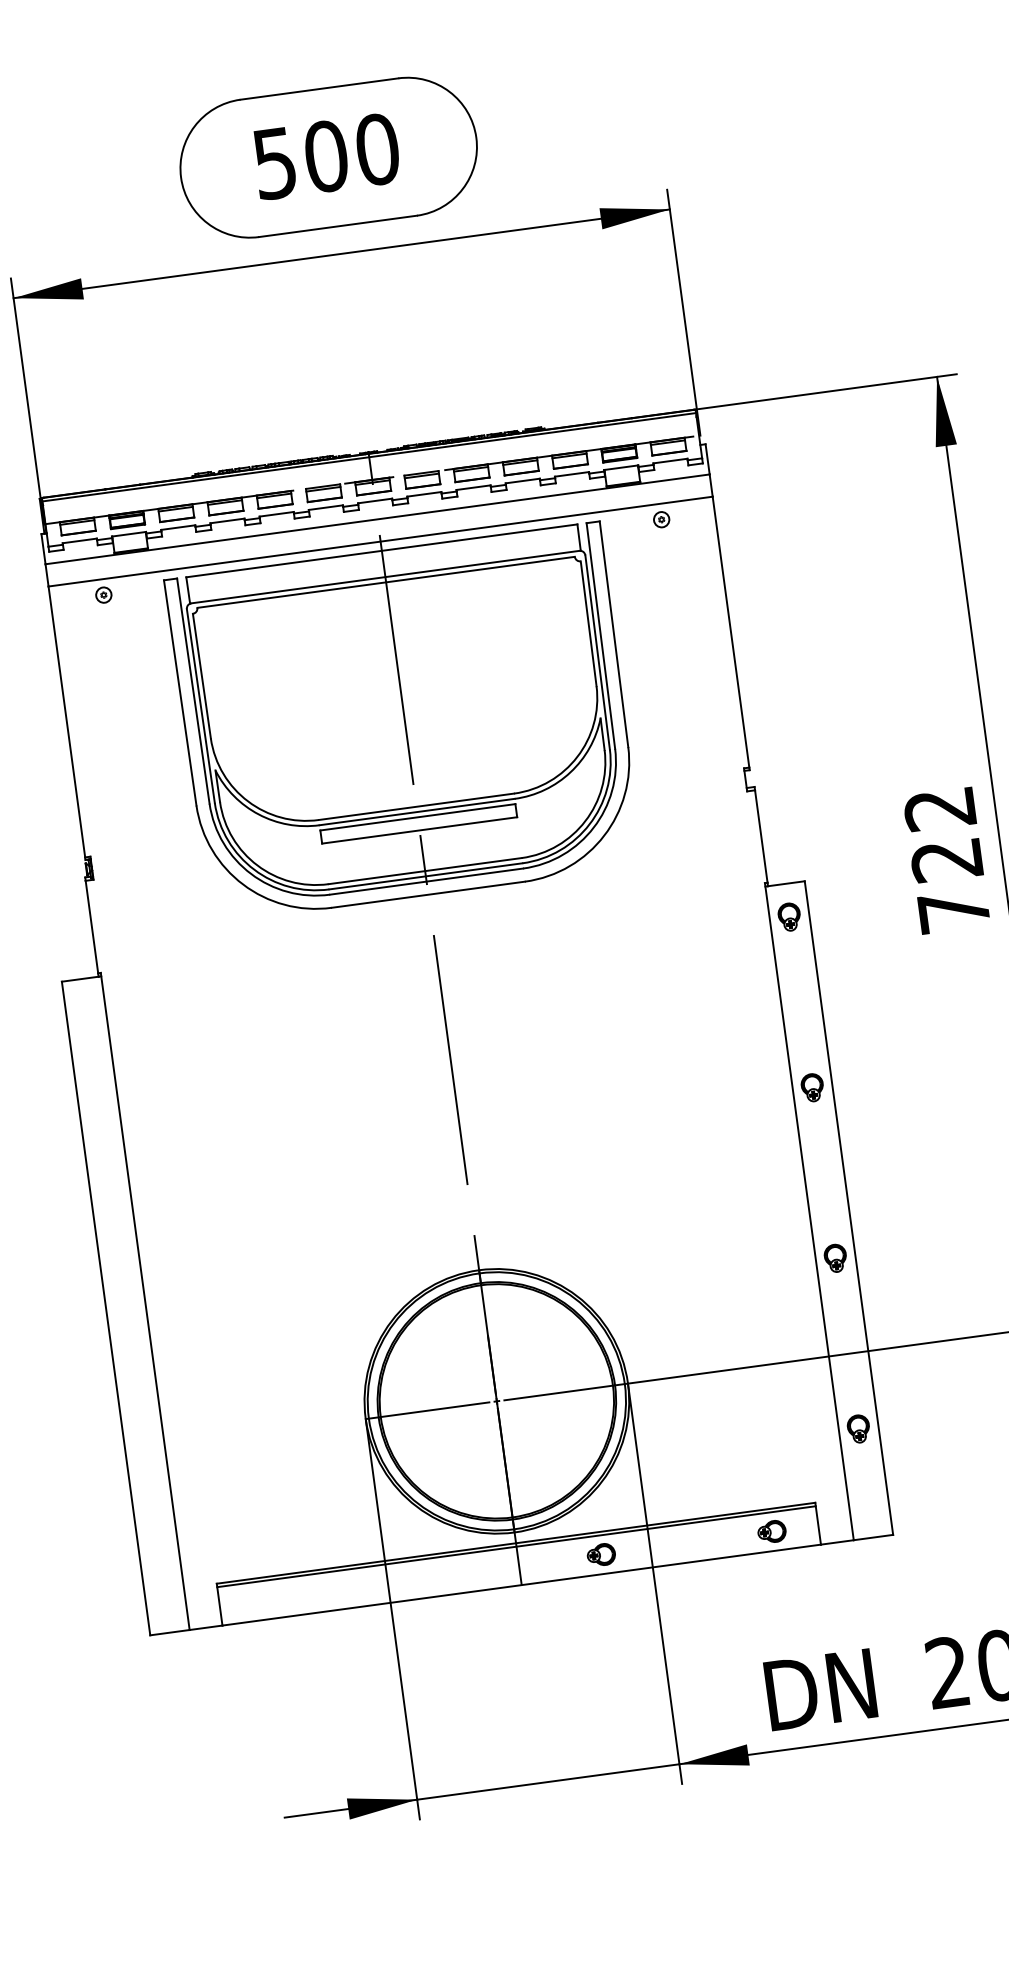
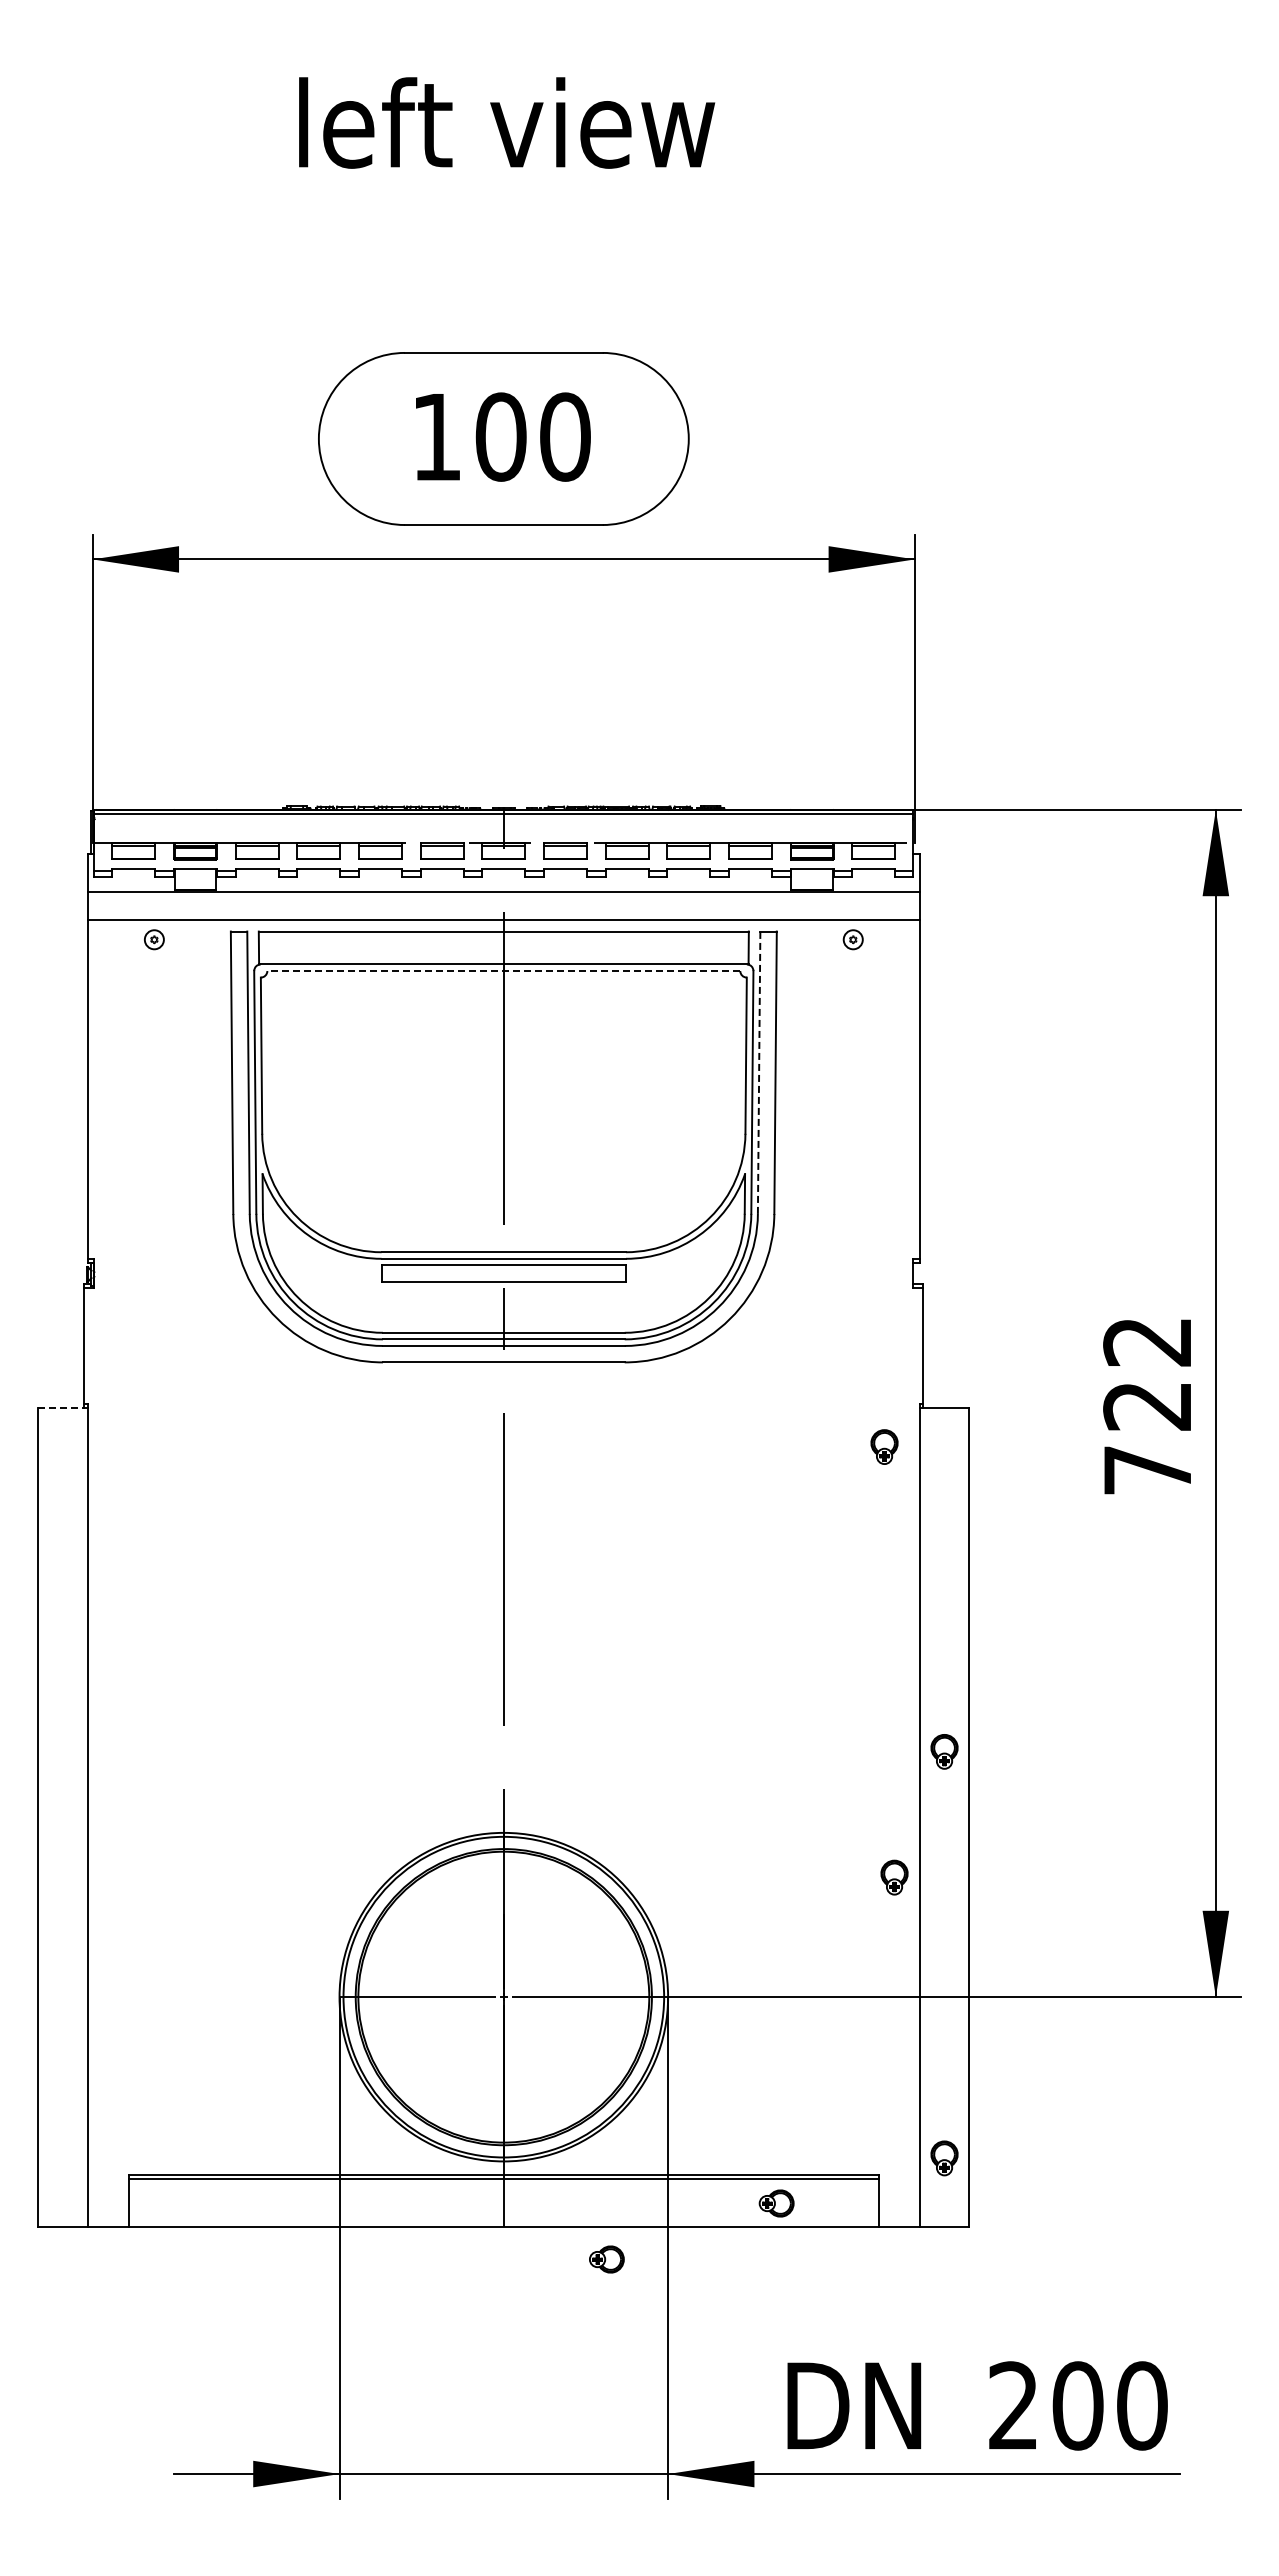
text: (274, 163) -> (436, 437), 500 -> 100
line: (385, 582) -> (503, 971), solid -> dashed
line: (601, 635) -> (759, 1072), solid -> dashed
part: (789, 916) -> (884, 1446), moved
line: (80, 979) -> (61, 1408), solid -> dashed
part: (812, 1087) -> (944, 1751), moved
part: (835, 1258) -> (894, 1877), moved
part: (858, 1429) -> (944, 2158), moved
part: (771, 1531) -> (776, 2203), moved
part: (601, 1554) -> (606, 2259), moved

